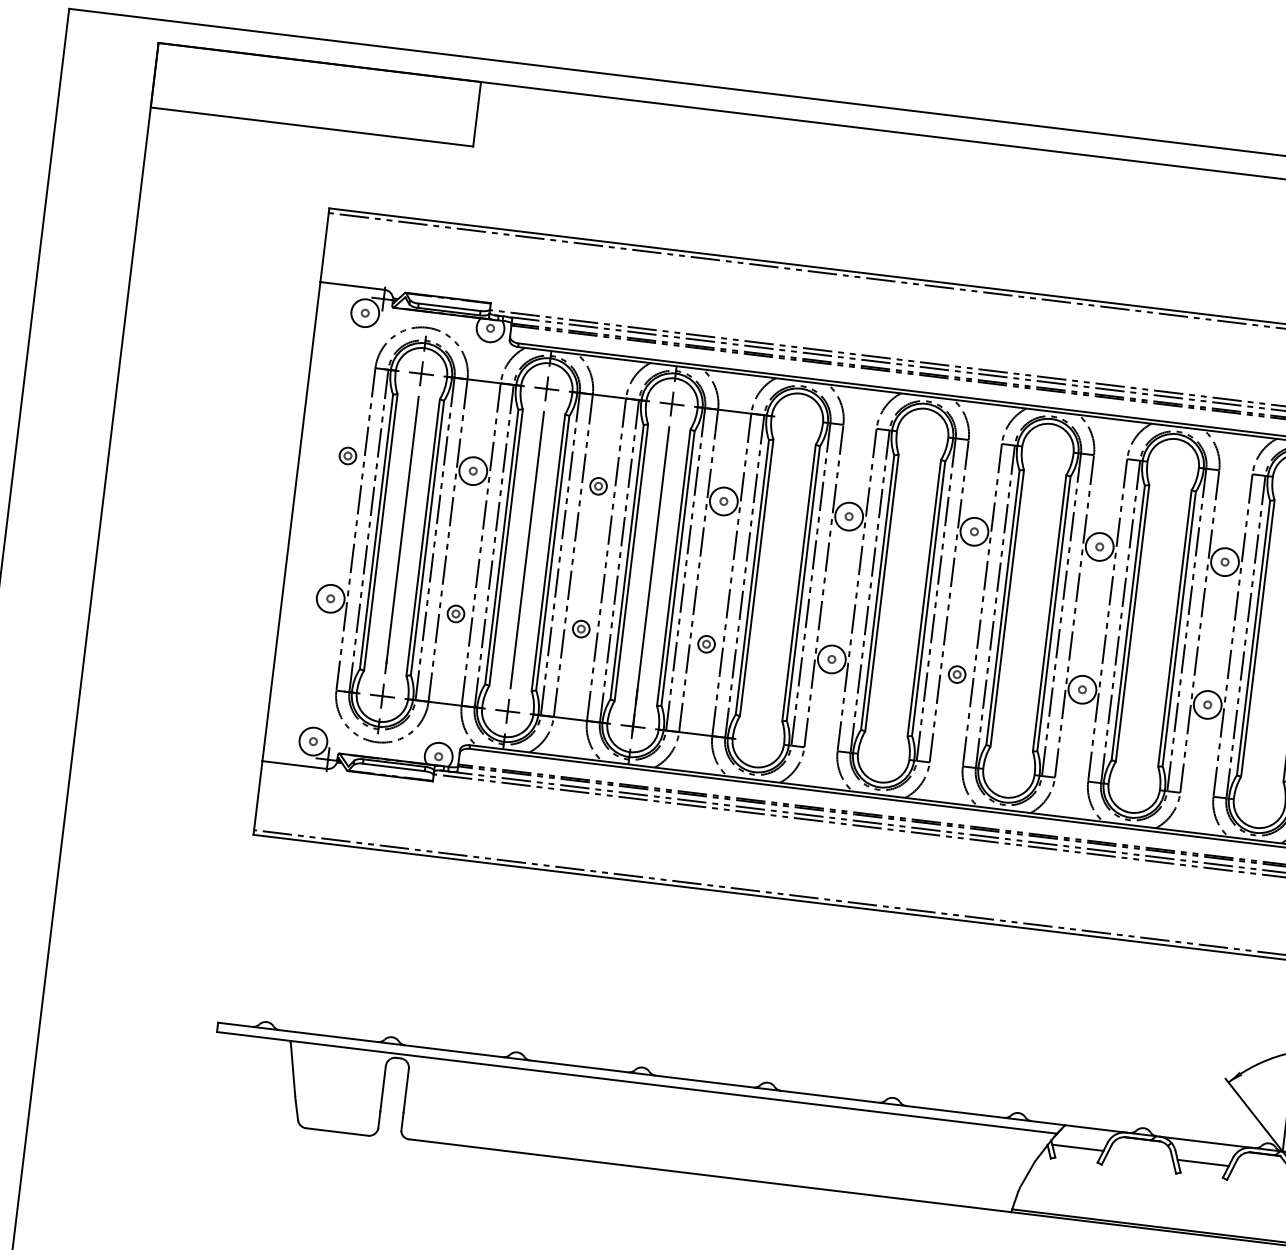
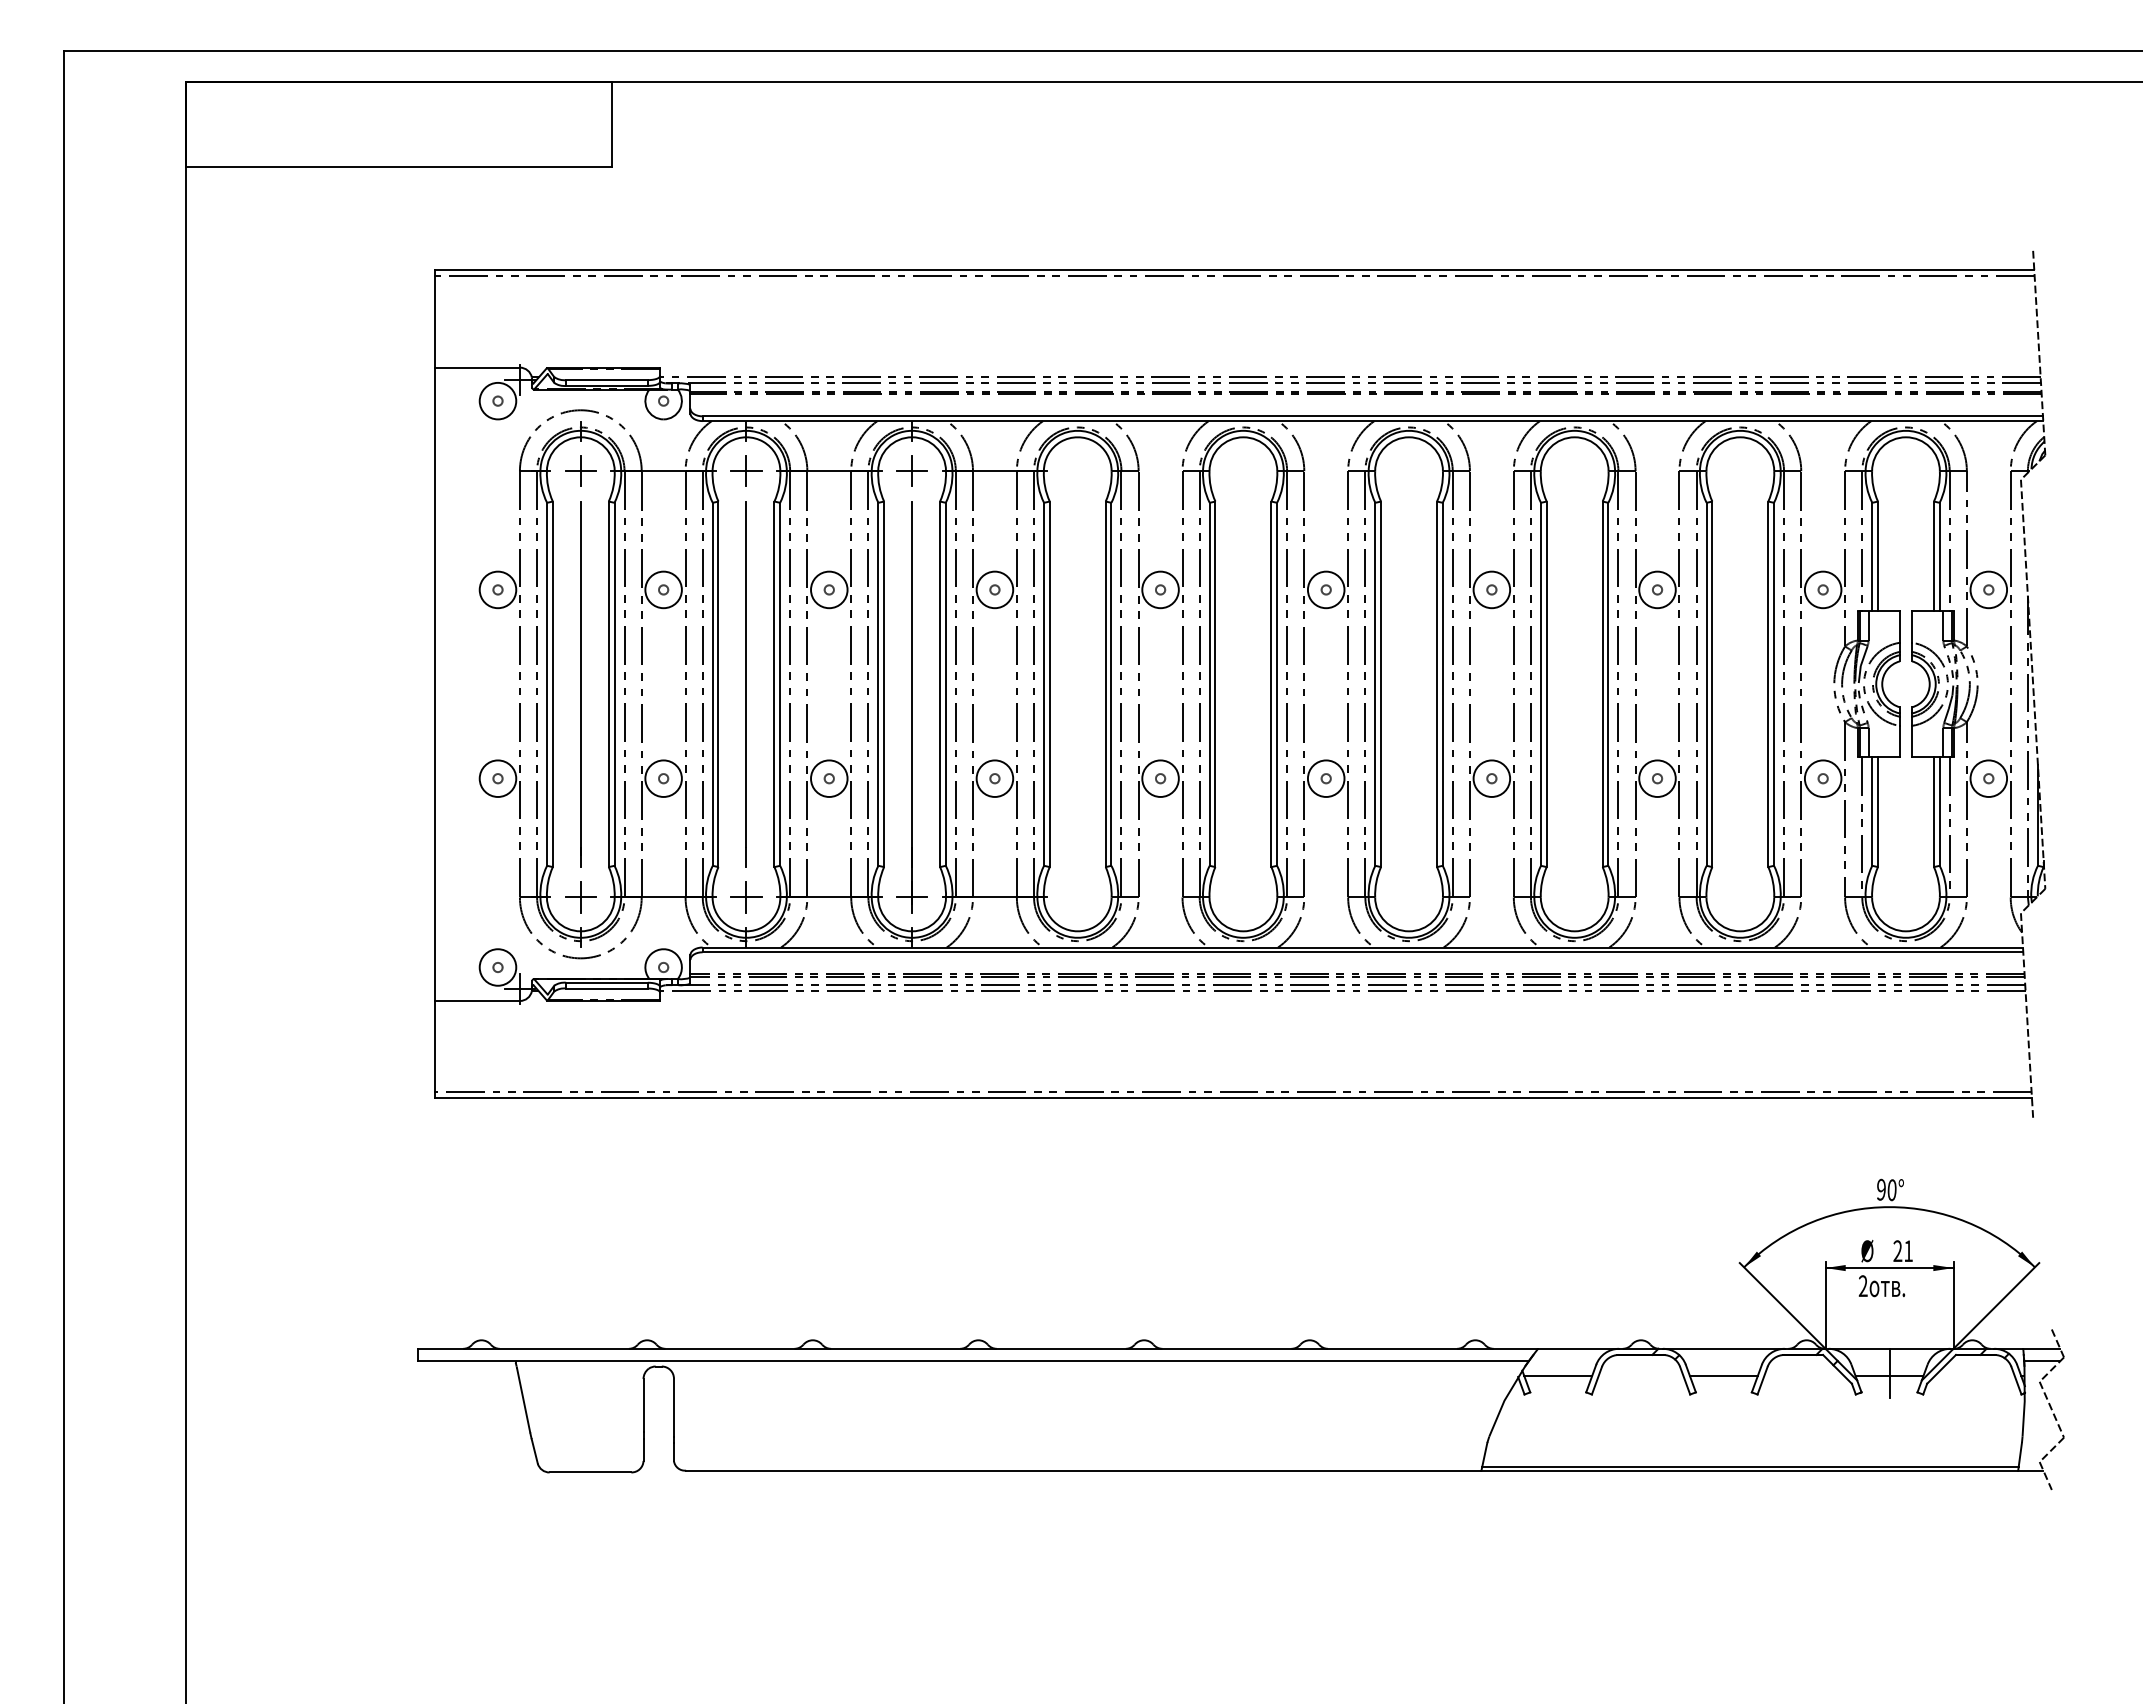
circle: (347, 455) -> (497, 589), size x1.67
circle: (598, 486) -> (829, 589), size x1.67
circle: (455, 613) -> (663, 778), size x1.67
circle: (581, 628) -> (829, 778), size x1.67
circle: (706, 644) -> (994, 778), size x1.67
circle: (956, 674) -> (1325, 778), size x1.67

